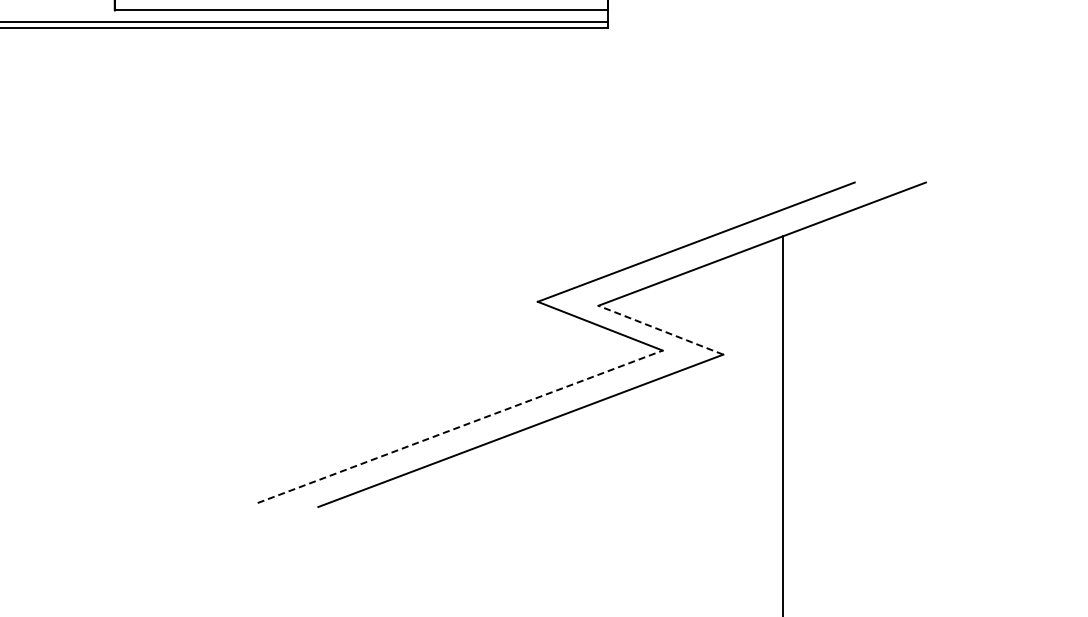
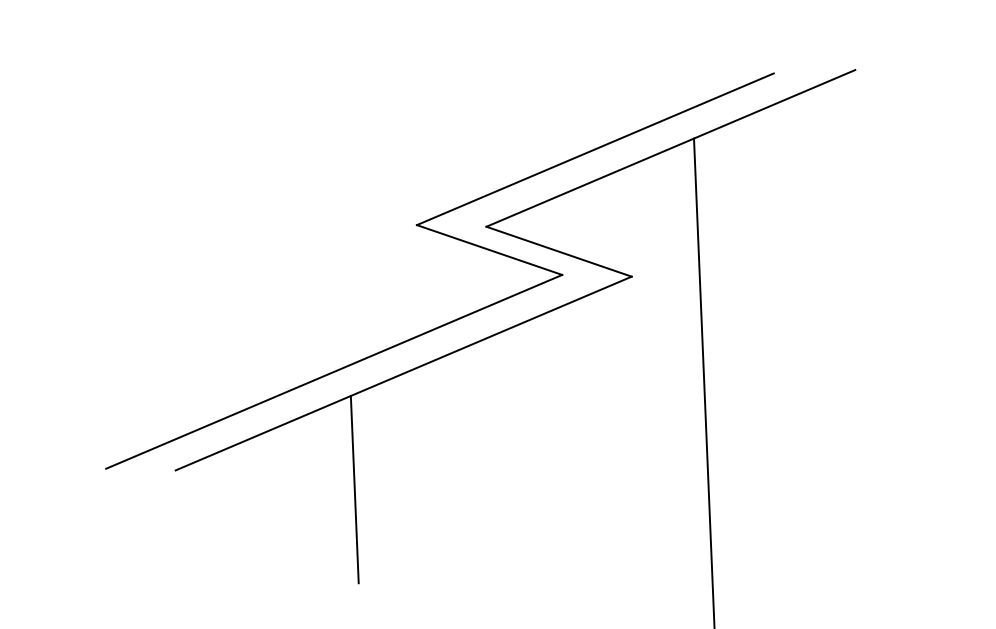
line: (660, 330) -> (558, 252), dashed -> solid
line: (460, 426) -> (334, 371), dashed -> solid
line: (473, 530) -> (354, 489), added

